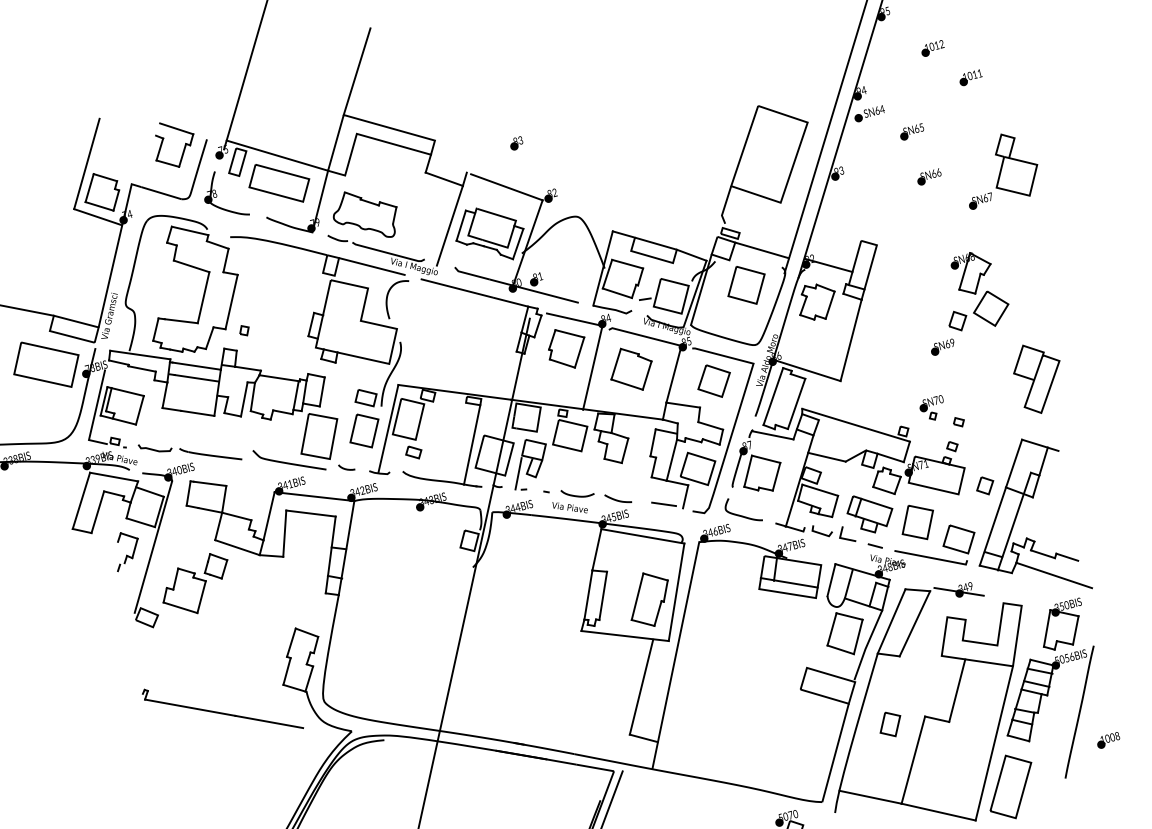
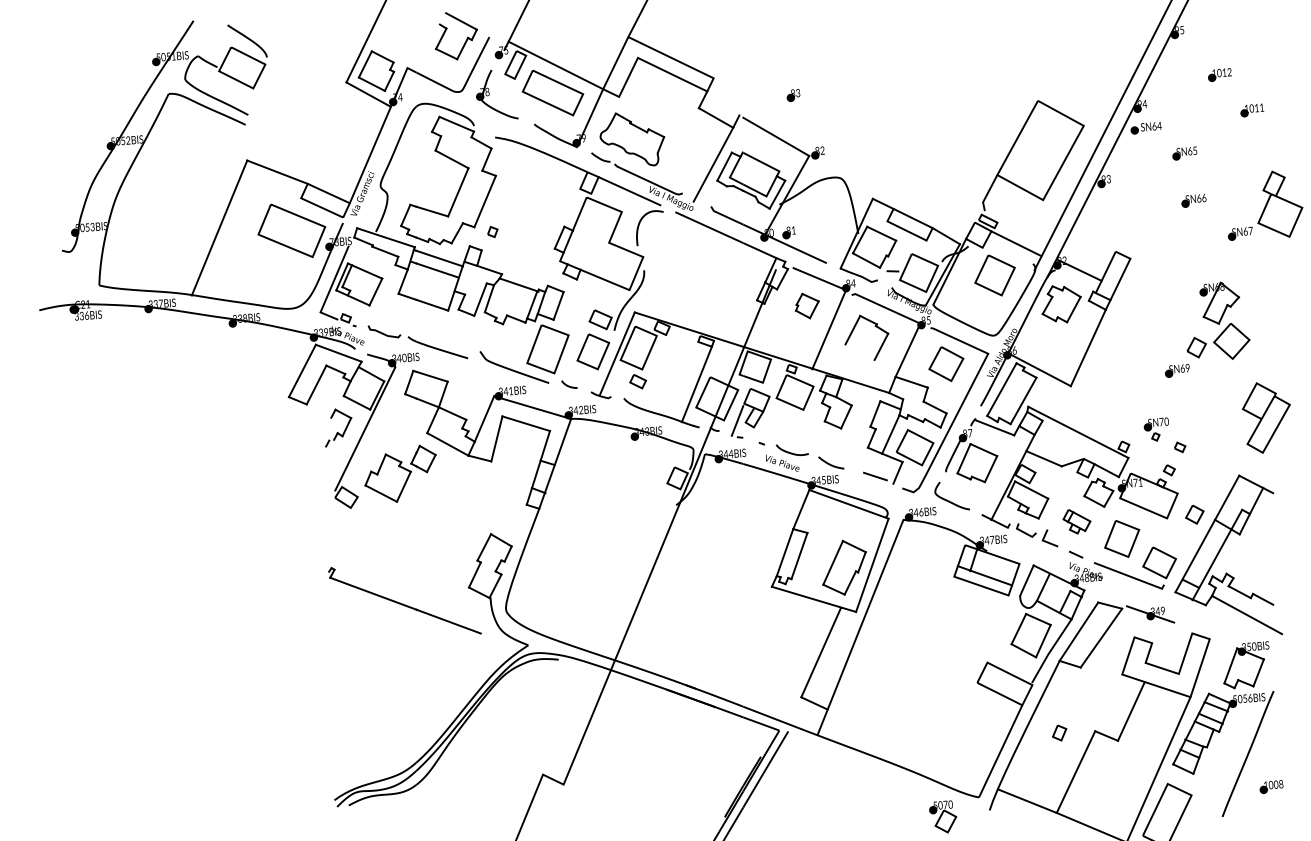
part: (567, 347) -> (807, 305), size x0.6
line: (626, 385) -> (859, 352), removed
part: (869, 513) -> (1076, 521), size x0.6
part: (890, 724) -> (1059, 732), size x0.6

